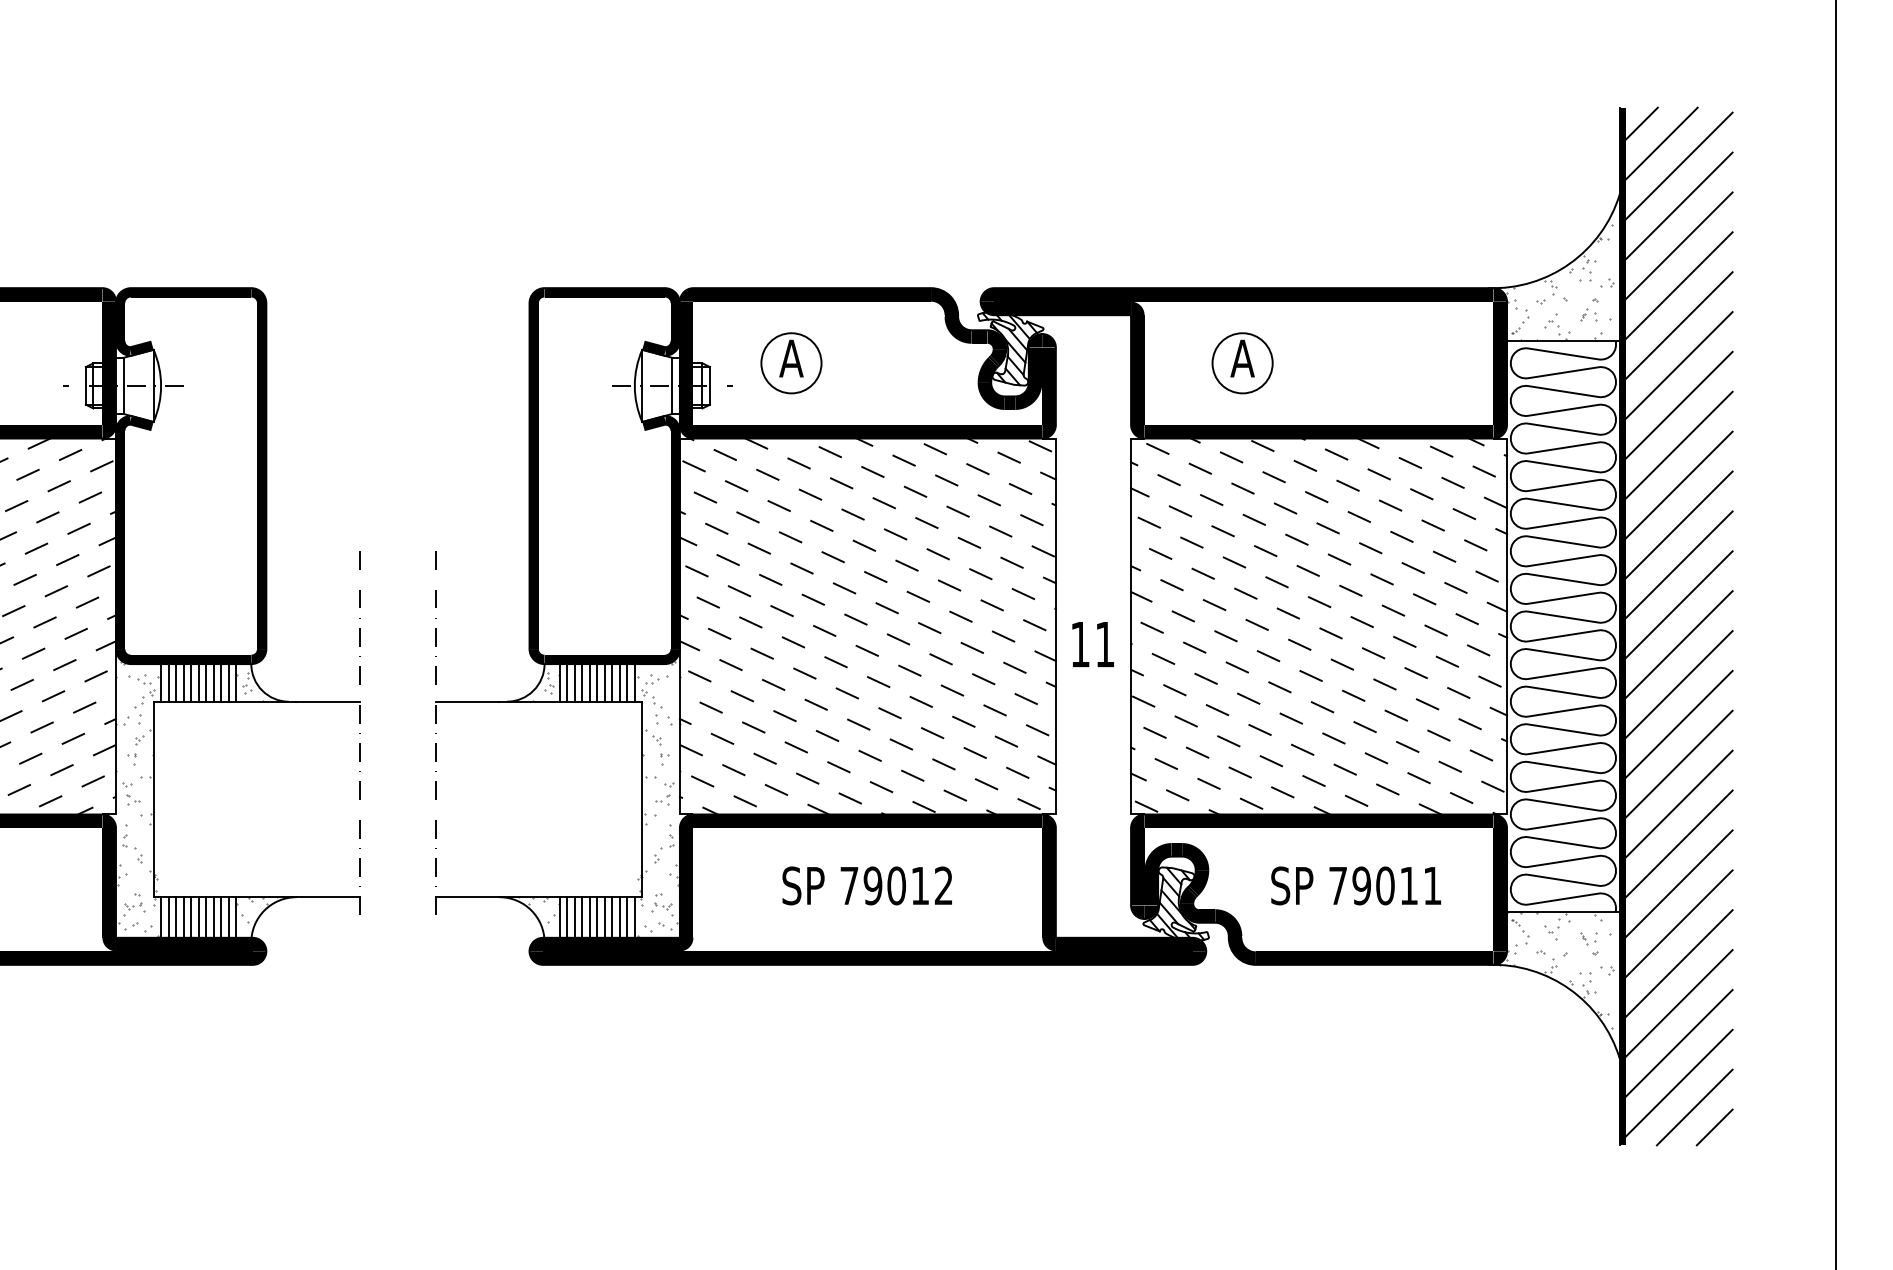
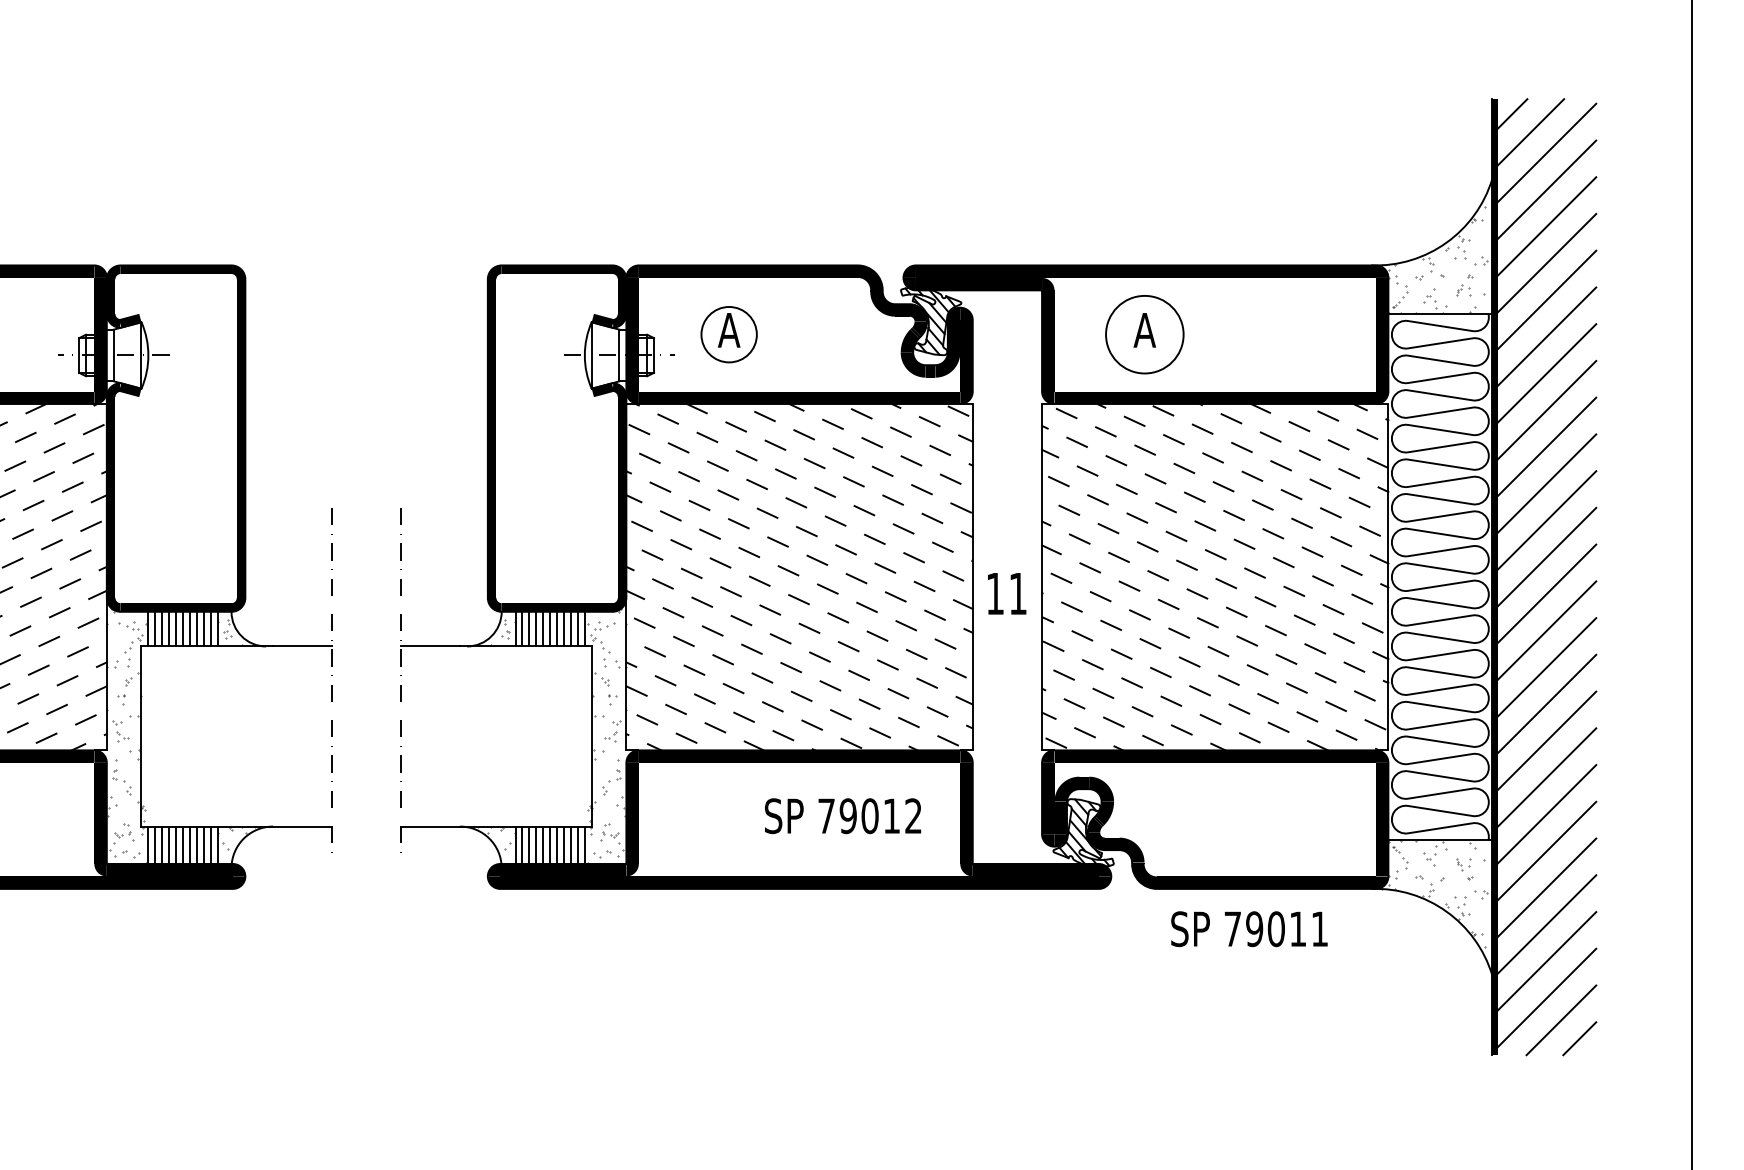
circle: (1242, 363) -> (1144, 334), size x1.4
text: (867, 886) -> (843, 816), moved
text: (1356, 886) -> (1249, 929), moved

